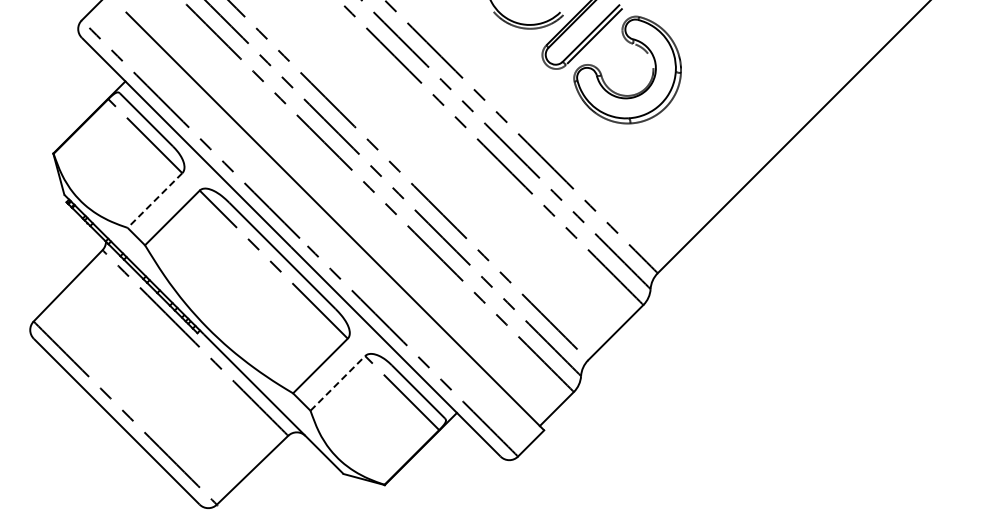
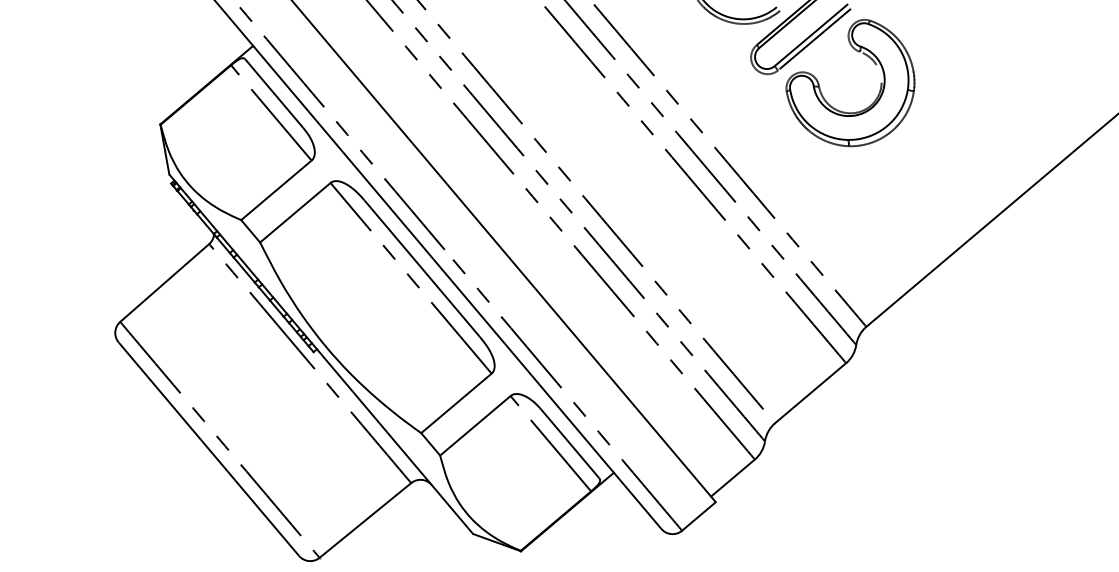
line: (155, 200) -> (277, 190), dashed -> solid
line: (337, 383) -> (474, 425), dashed -> solid

